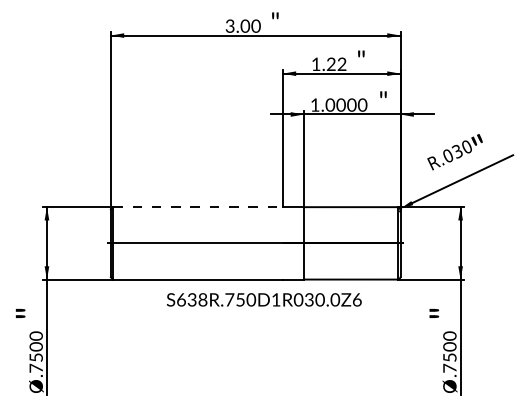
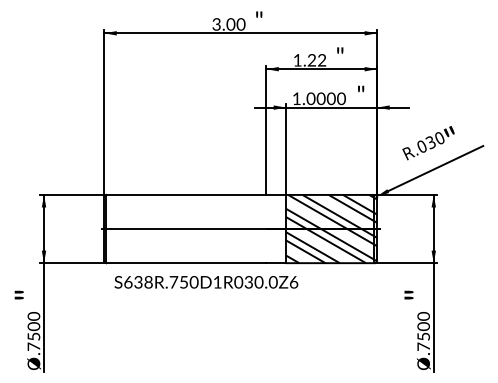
line: (198, 207) -> (186, 195), dashed -> solid
hatch: (351, 243) -> (330, 229), added
text: (263, 299) -> (205, 281), moved

